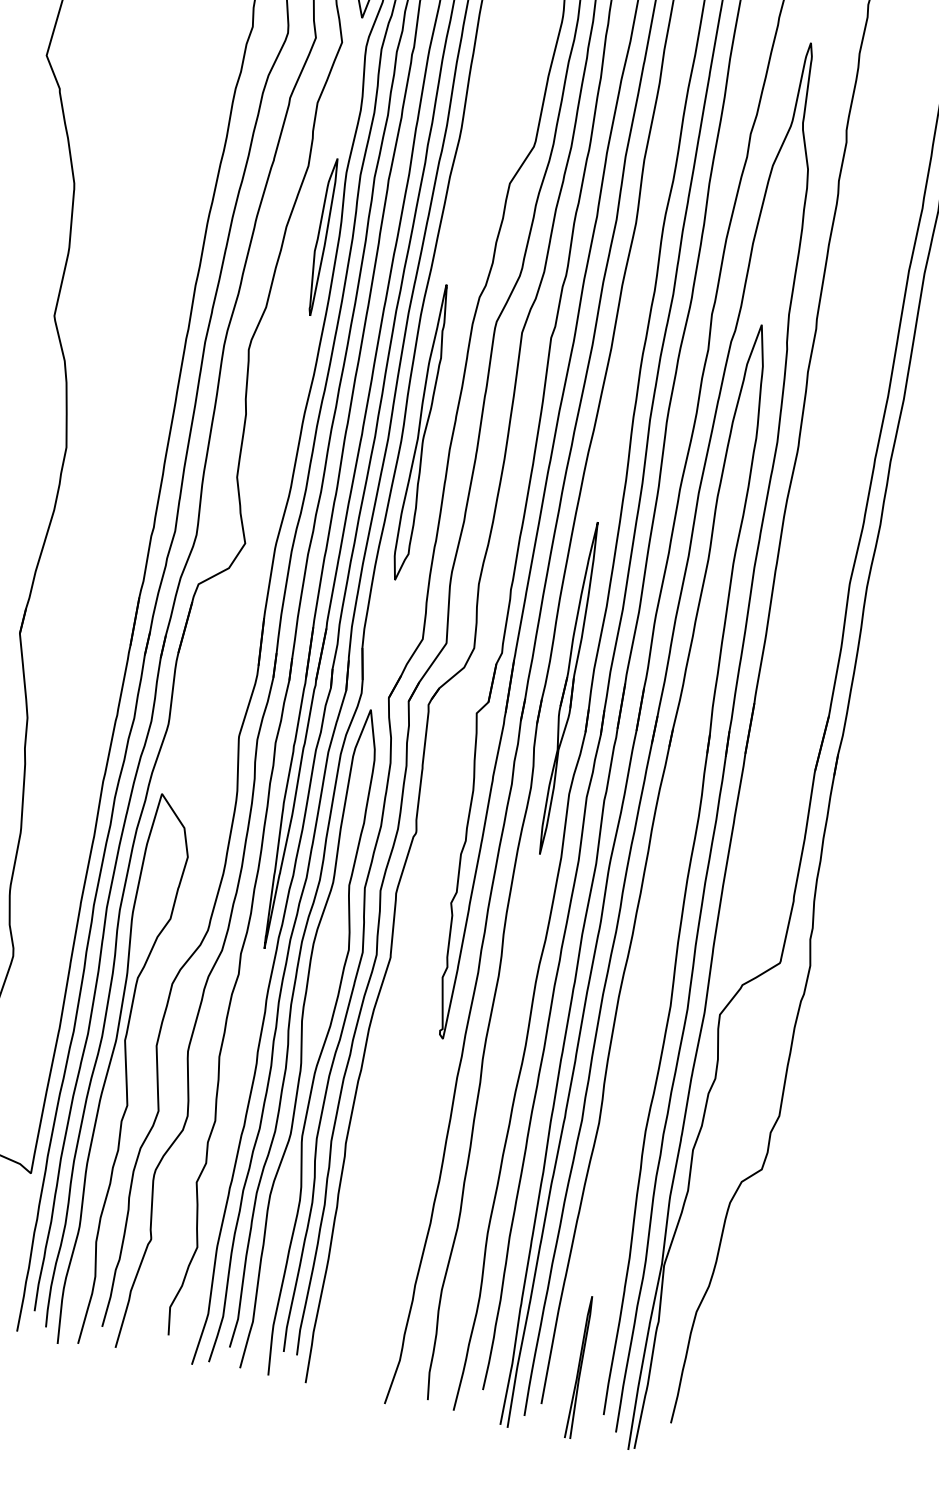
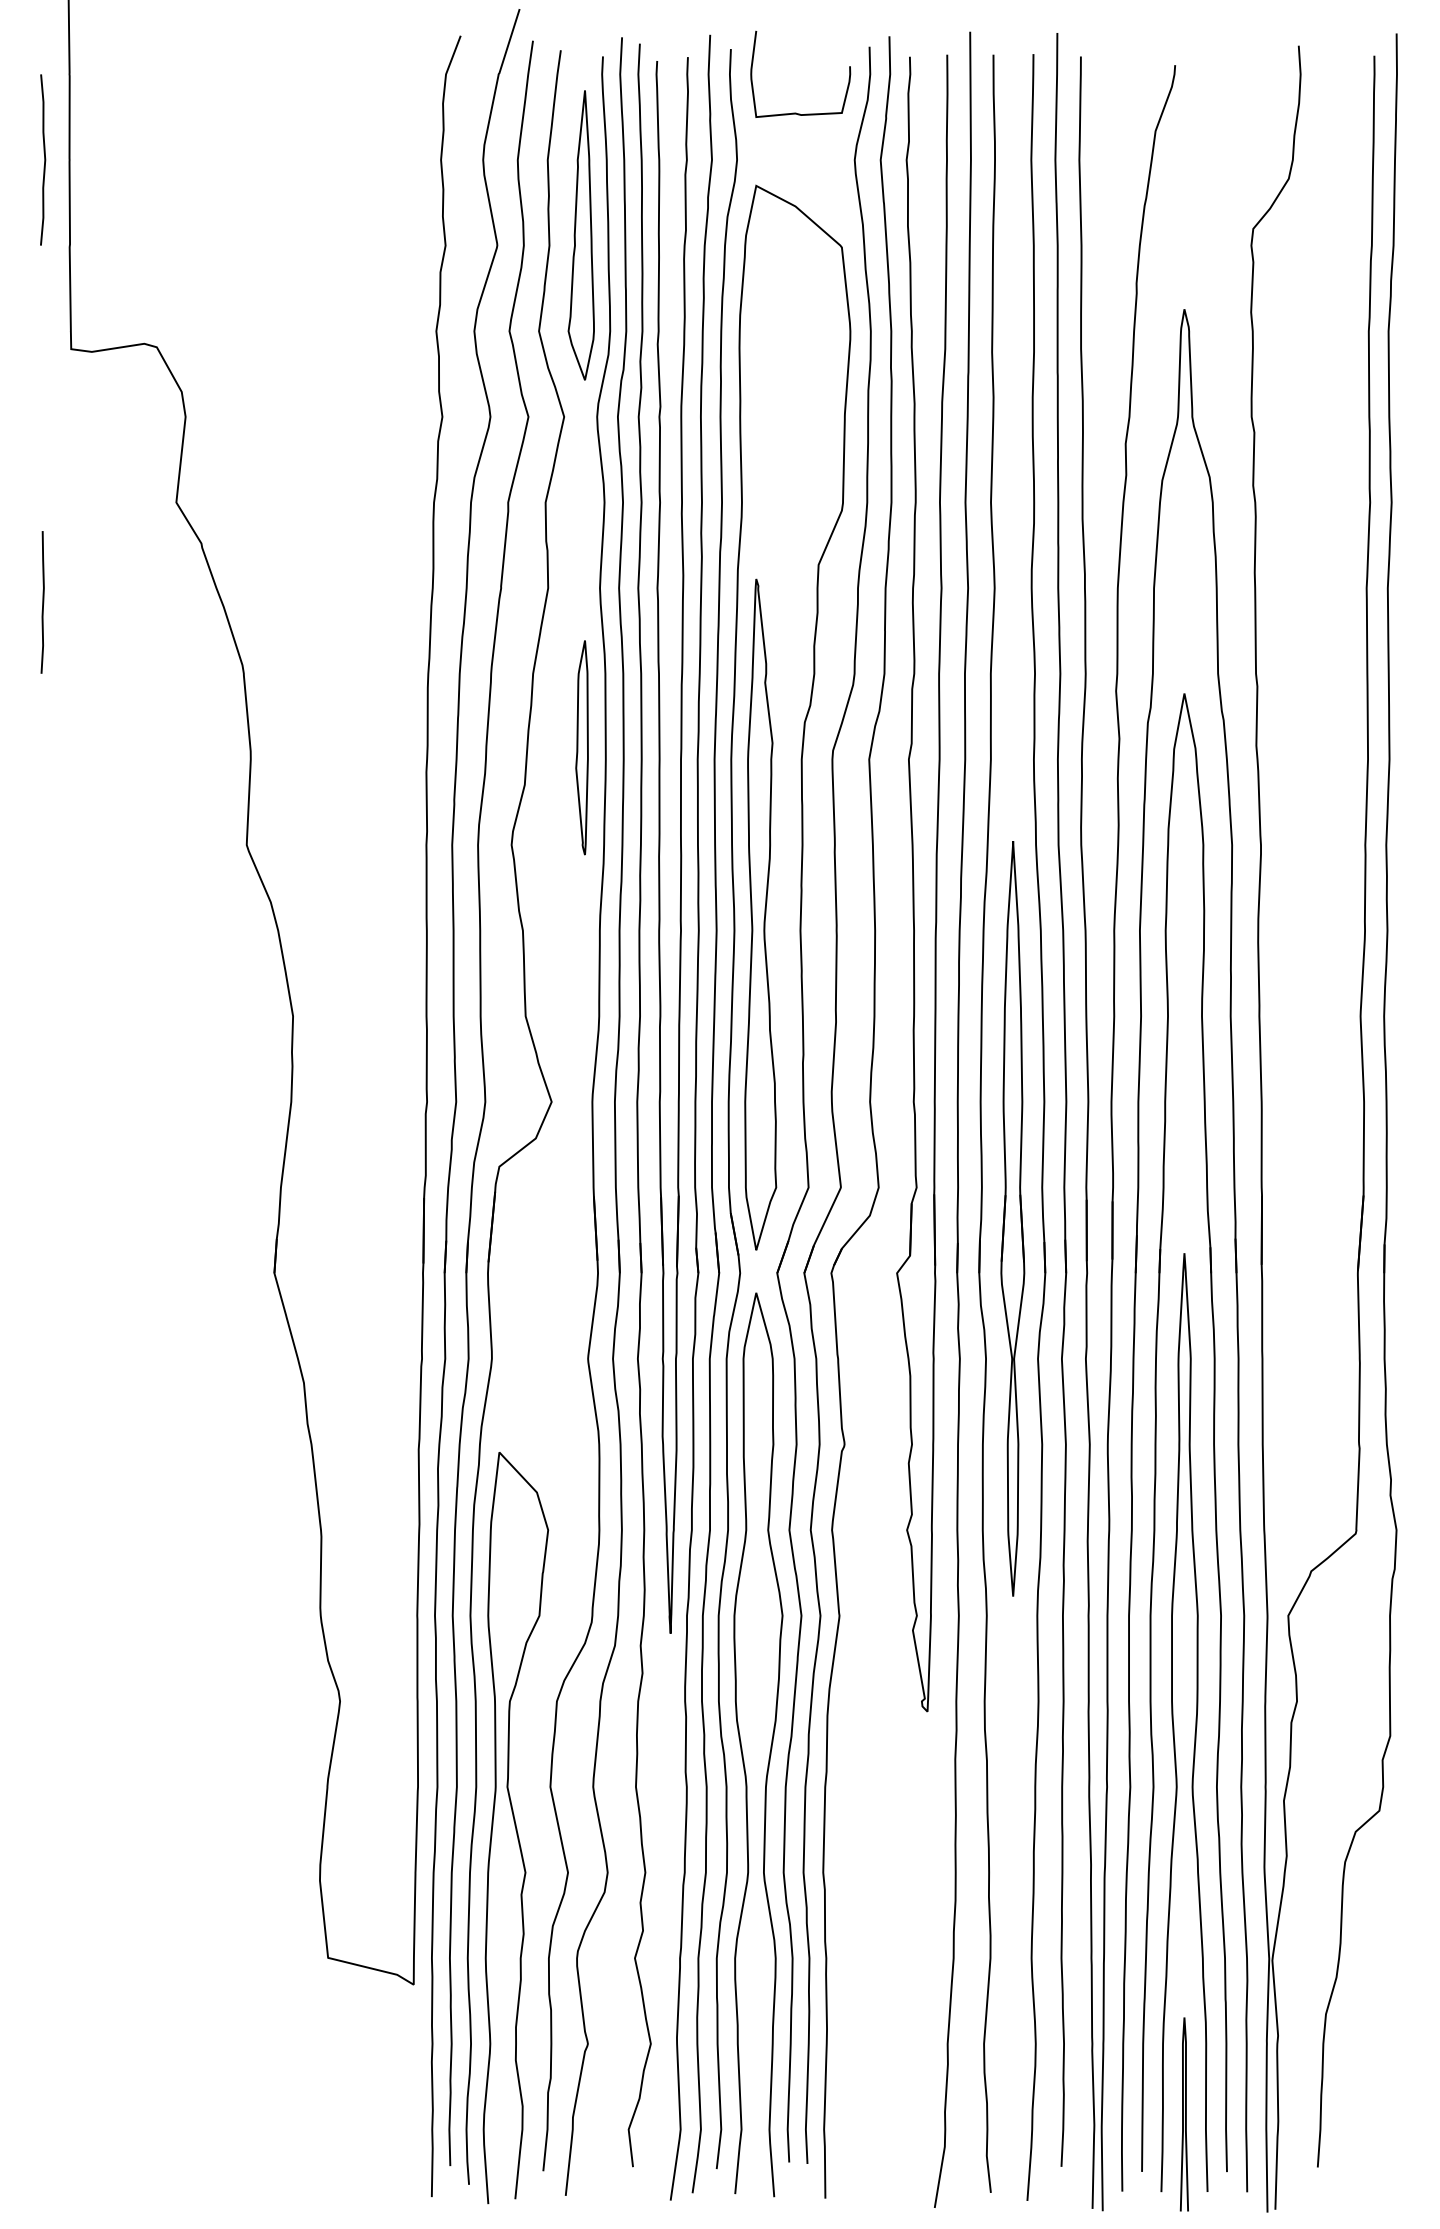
part: (321, 236) -> (581, 747), moved
part: (422, 432) -> (760, 914), size x1.67
part: (568, 687) -> (1012, 1218), size x1.67
curve: (622, 1081) -> (1174, 1726), added

